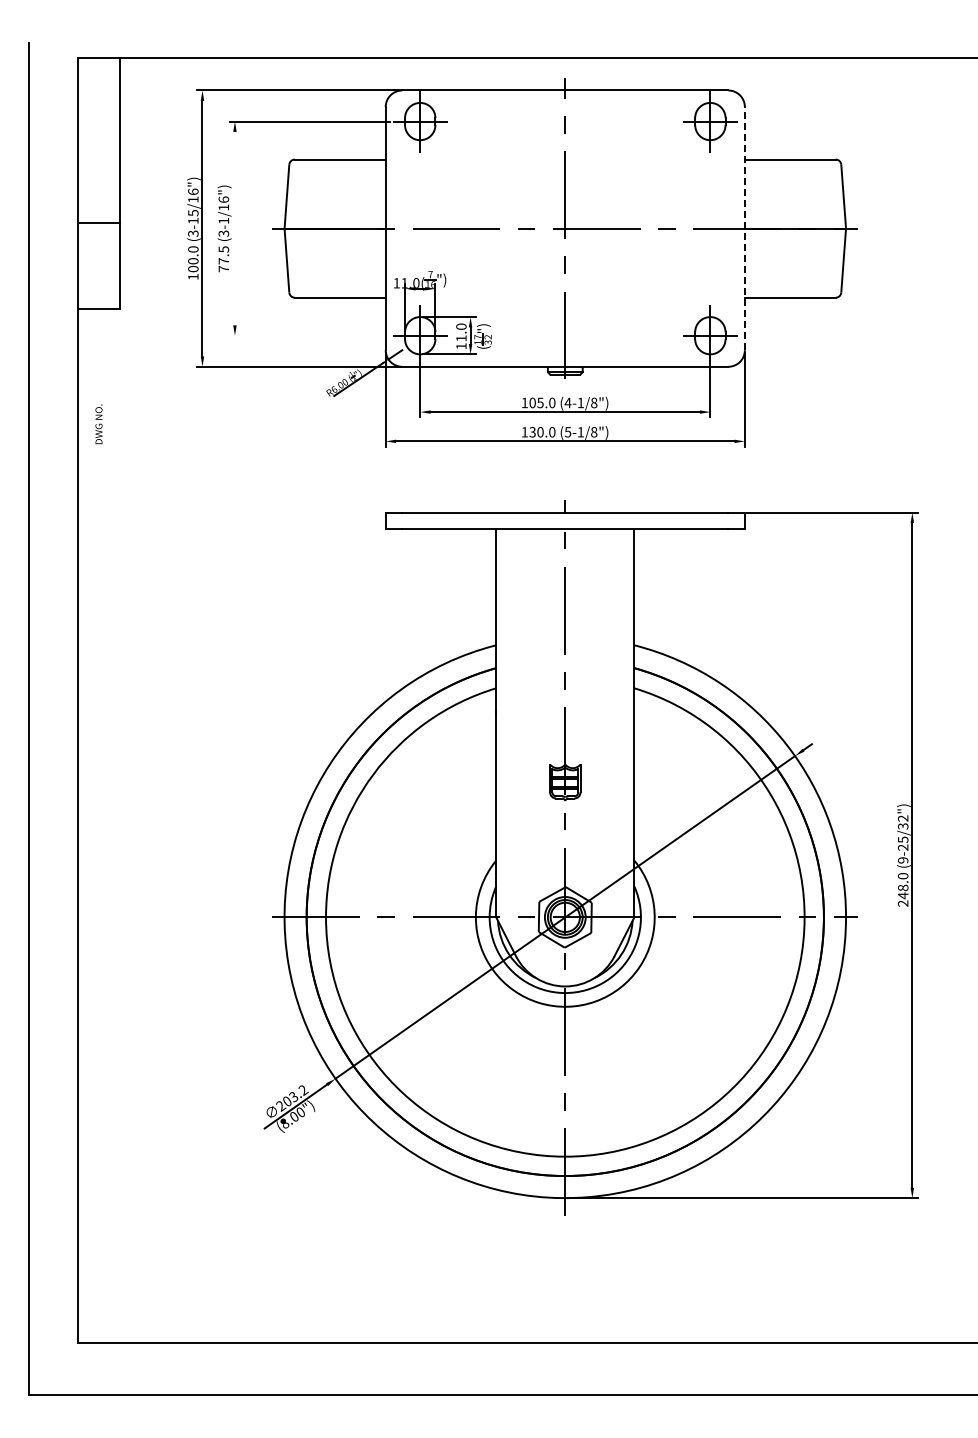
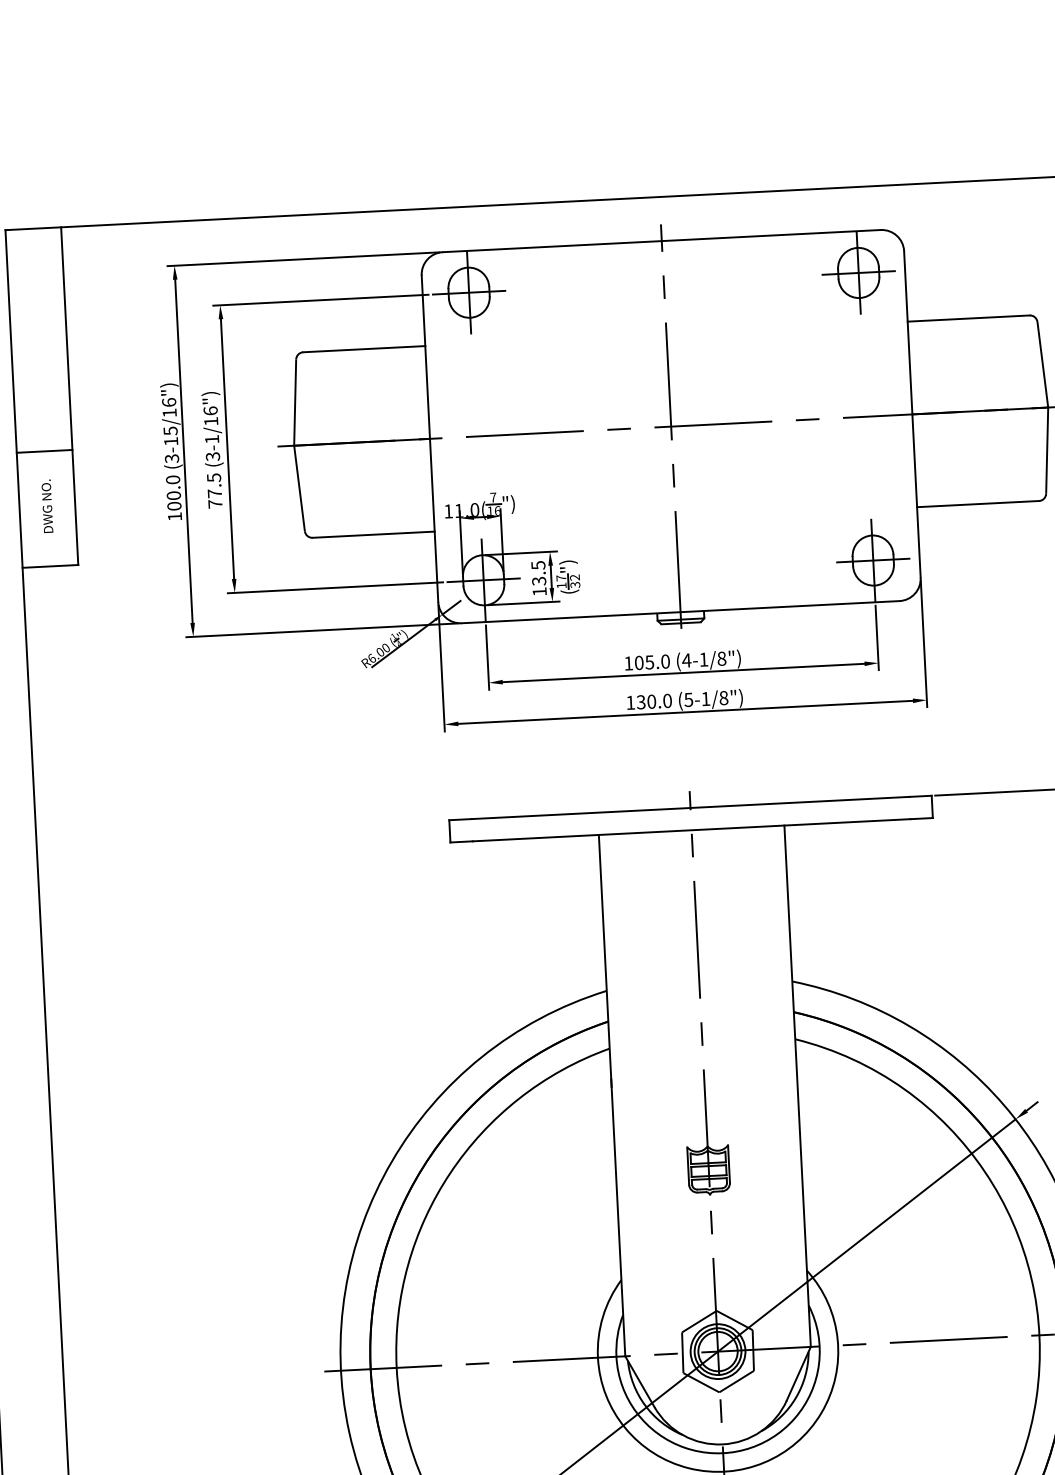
line: (234, 228) -> (226, 448), added
line: (744, 228) -> (911, 414), dashed -> solid
text: (461, 332) -> (538, 573), 11.0 -> 13.5
line: (309, 335) -> (334, 587), added
text: (98, 424) -> (46, 506), moved

